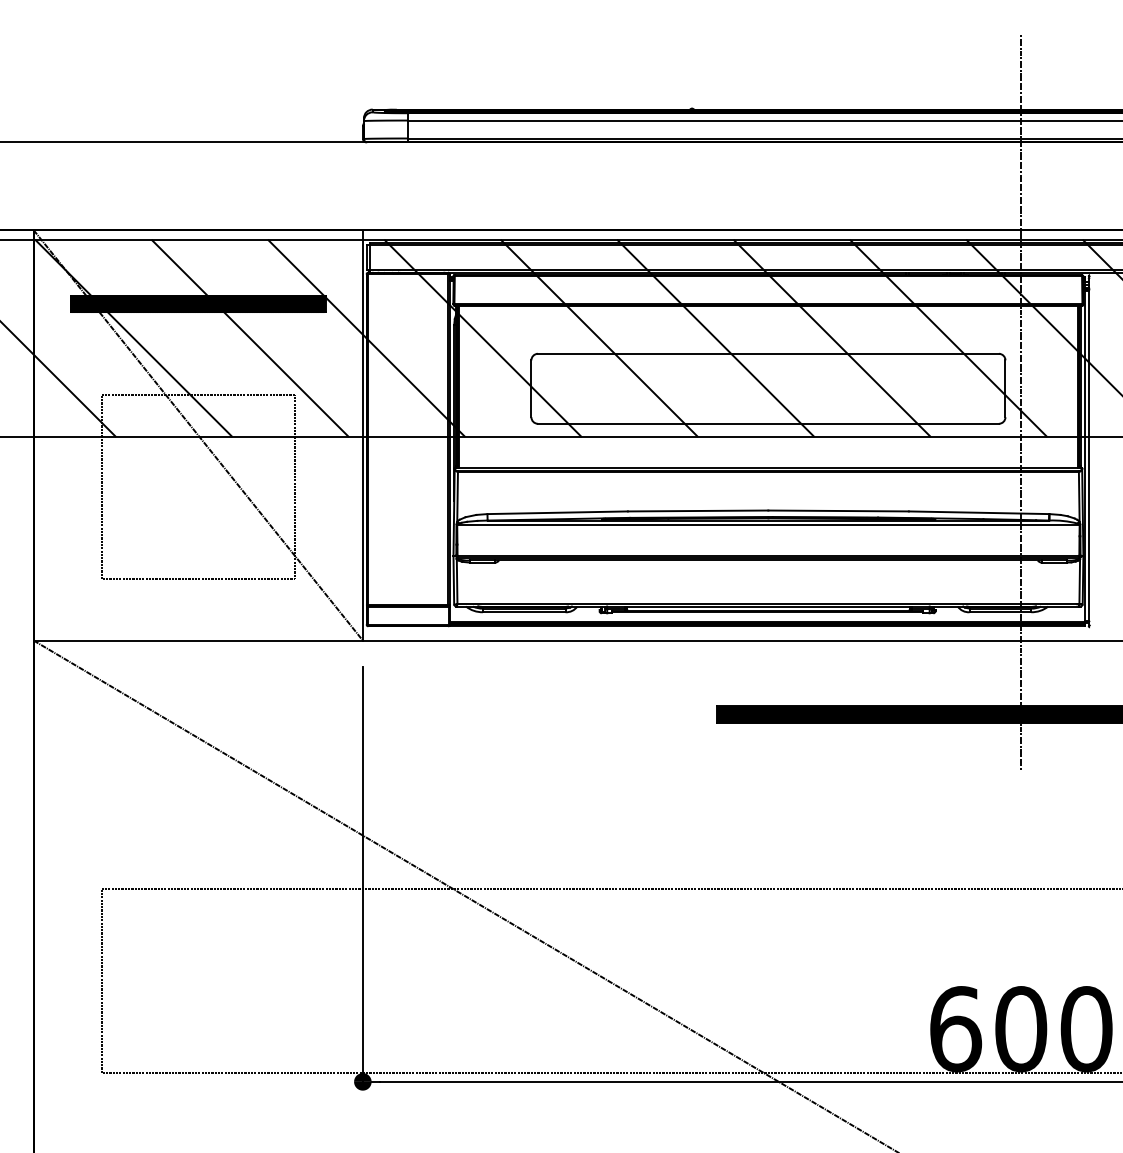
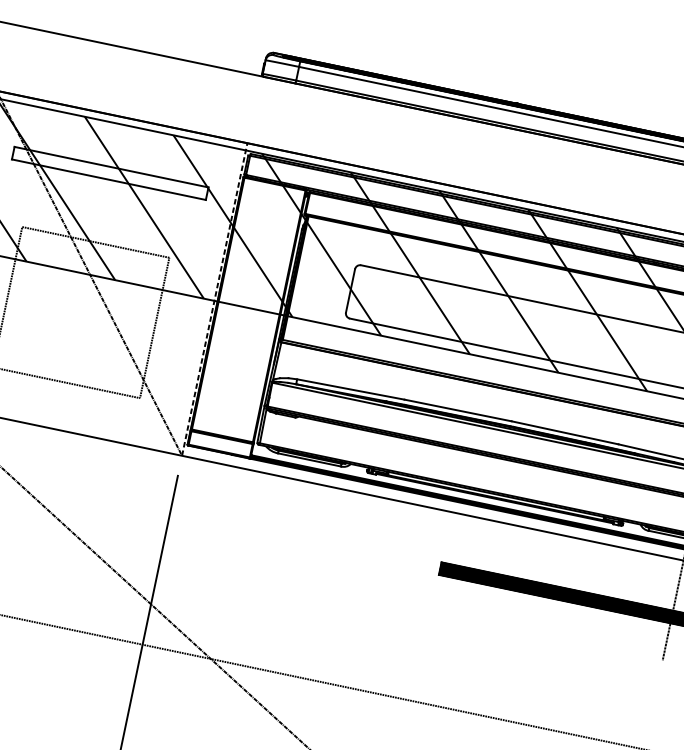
hatch: (197, 303) -> (109, 172), removed
line: (362, 434) -> (214, 298), solid -> dashed

